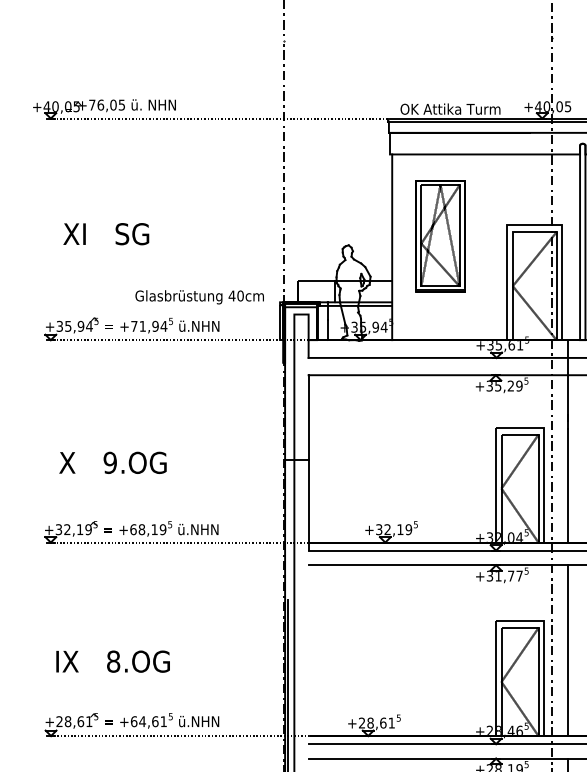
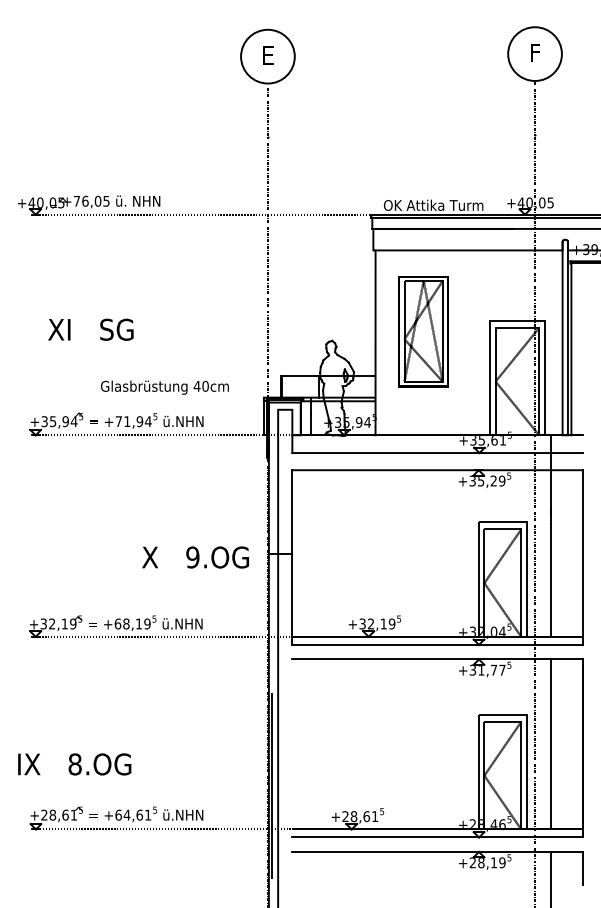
text: (199, 297) -> (164, 387), moved
text: (112, 462) -> (195, 557), moved
text: (112, 661) -> (74, 764), moved

